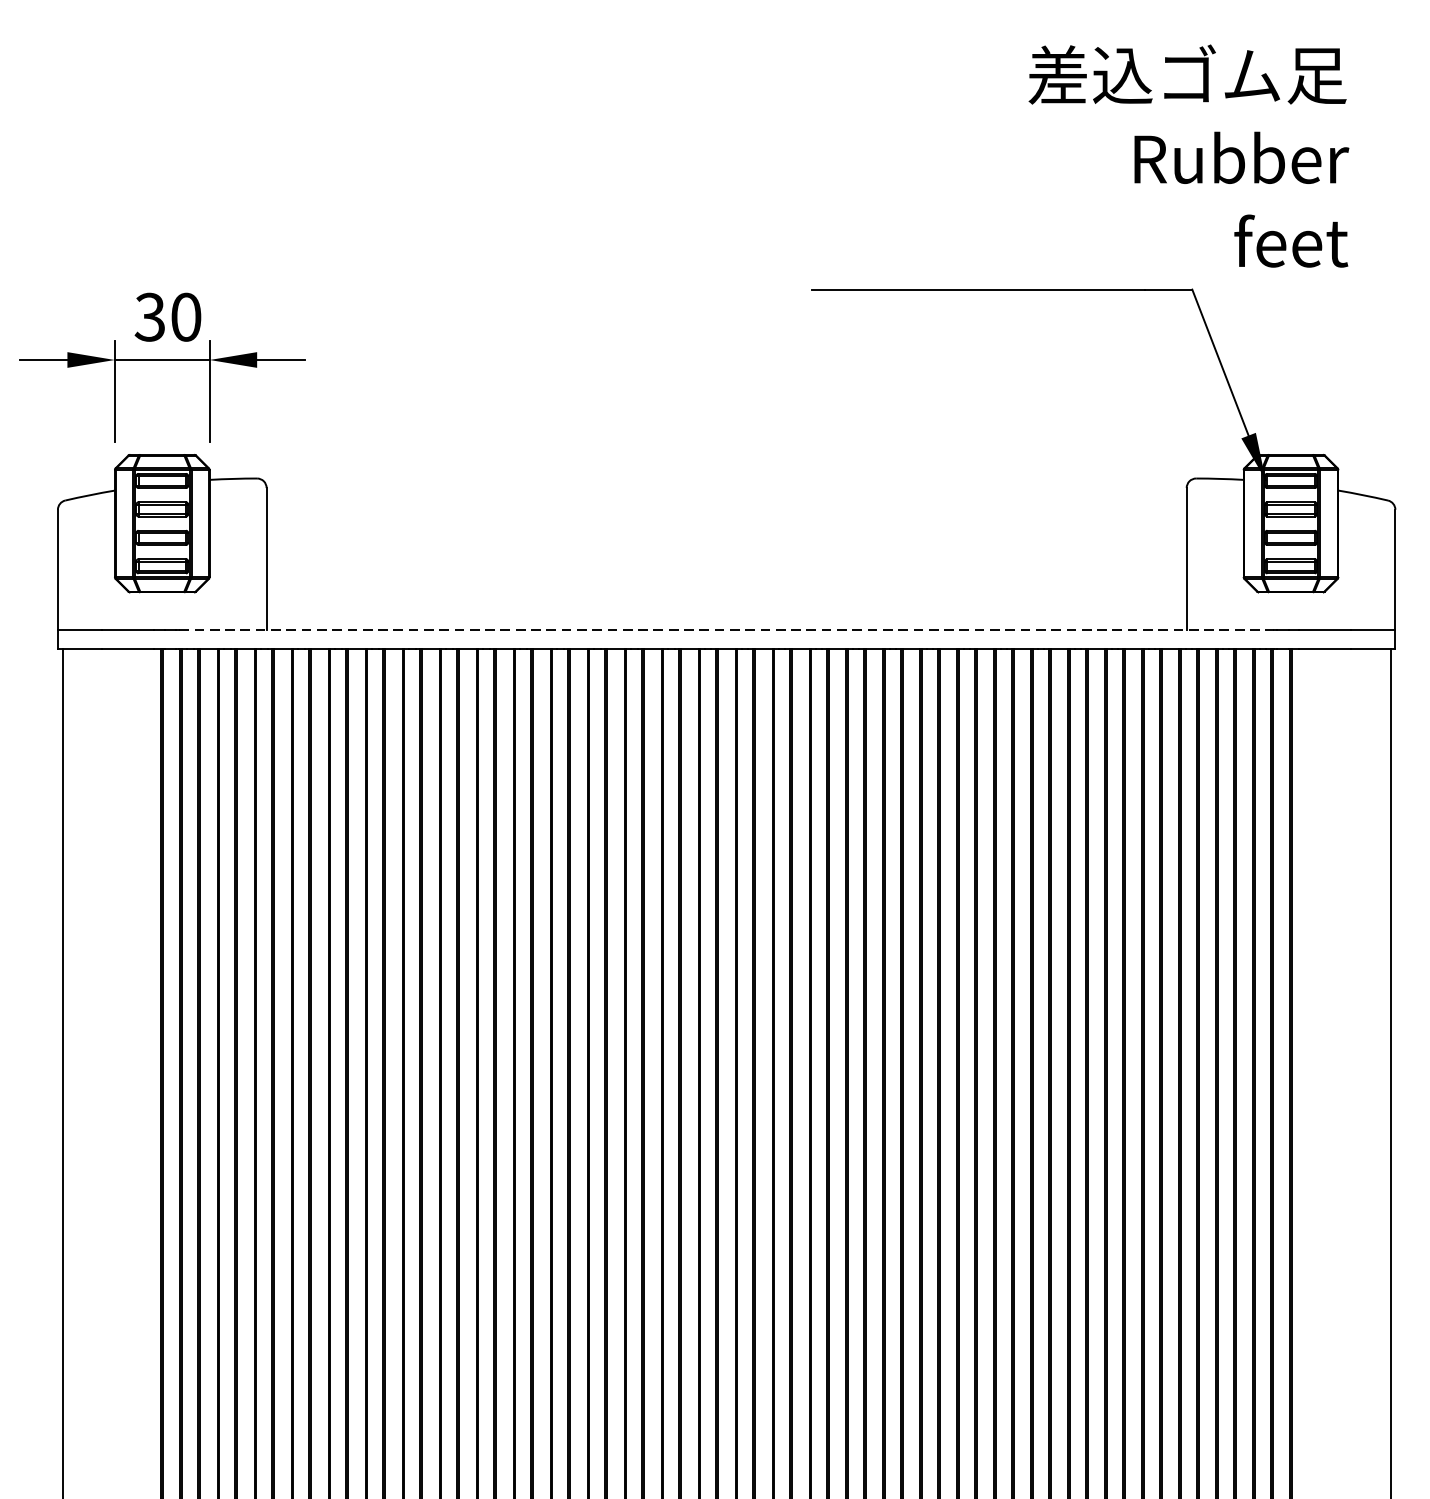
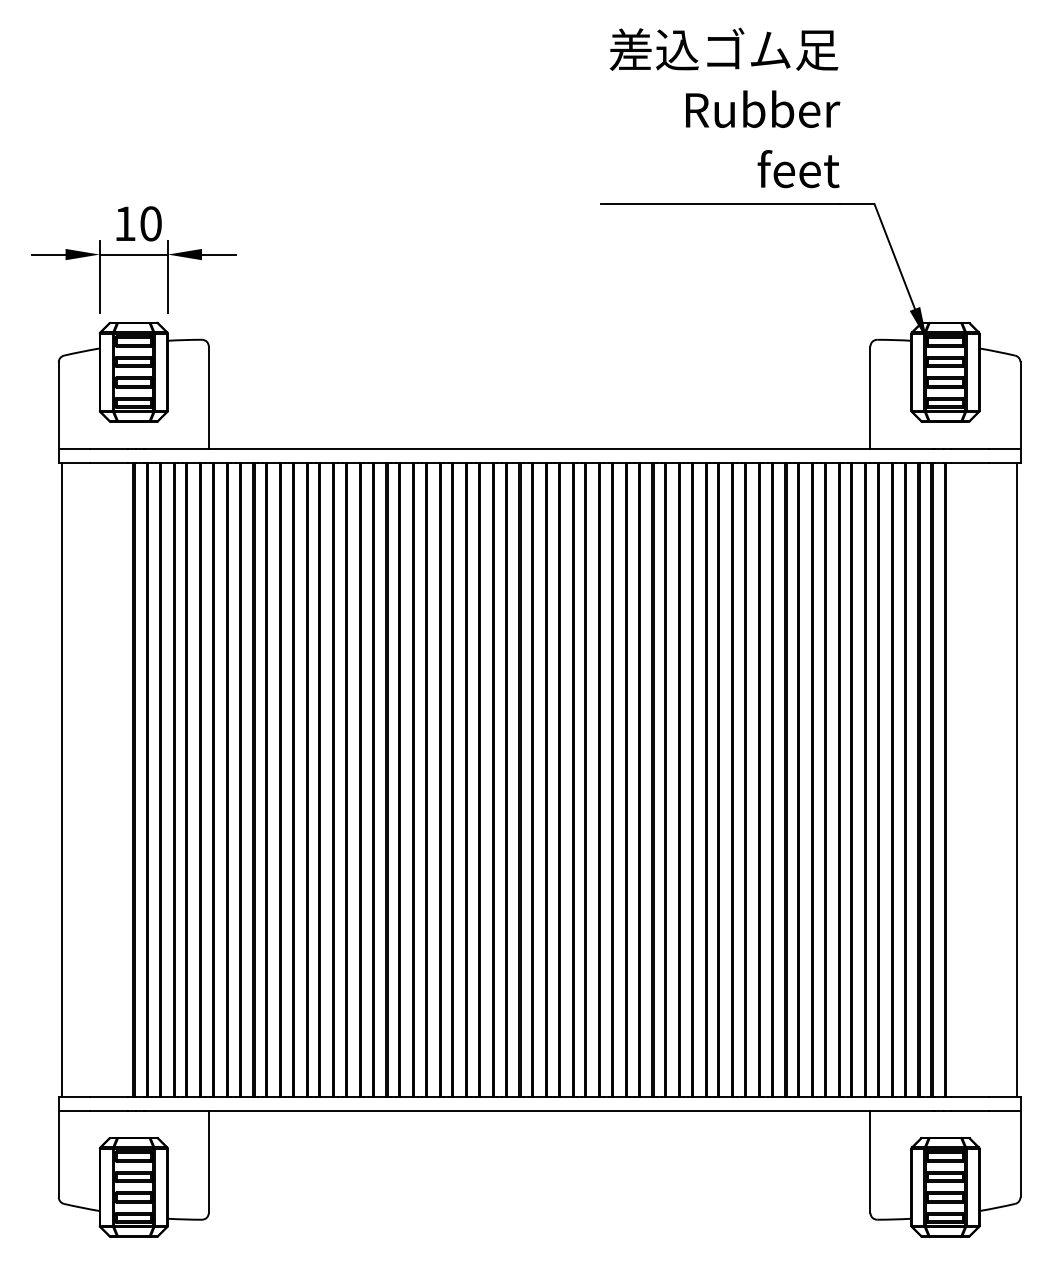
text: (1188, 155) -> (724, 107), moved
text: (149, 316) -> (124, 223), 30 -> 10
line: (726, 629) -> (539, 448), dashed -> solid

